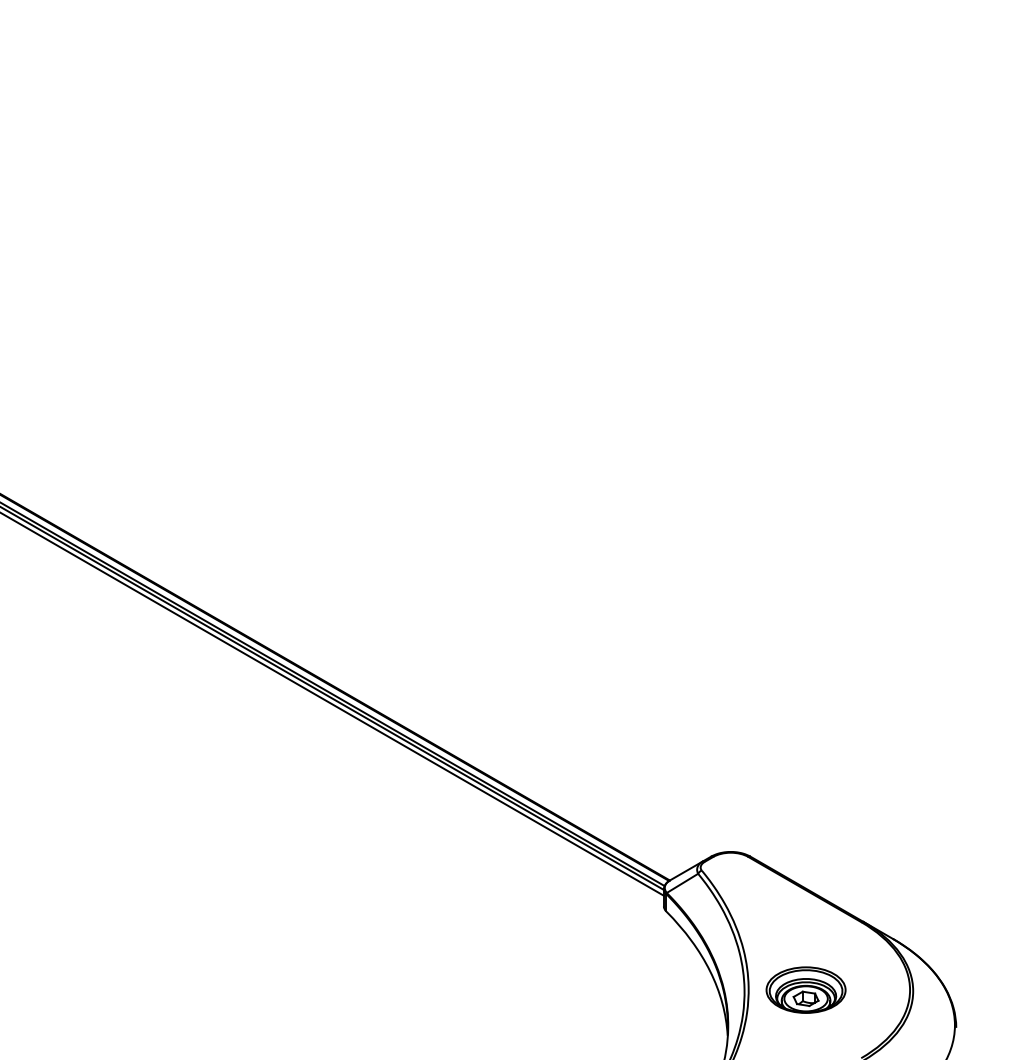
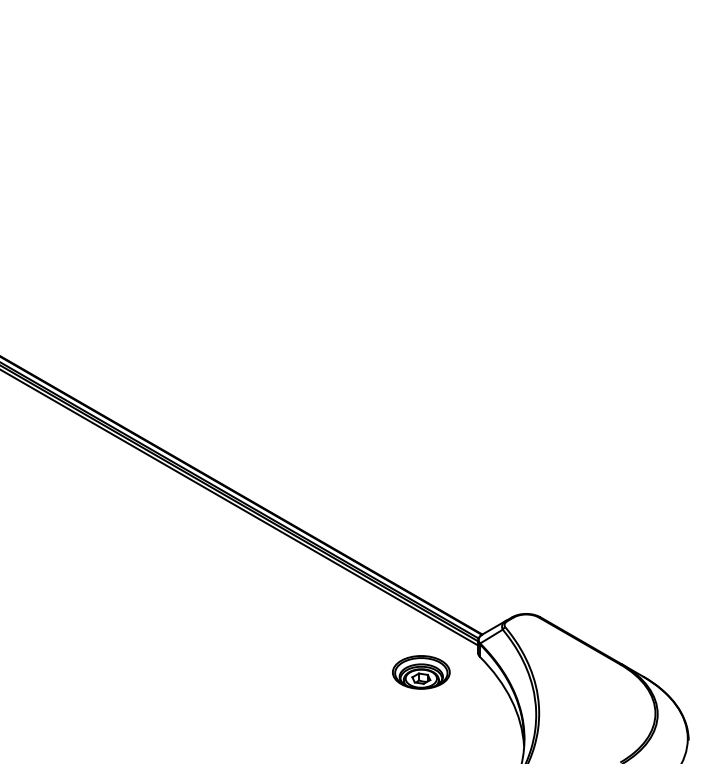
part: (805, 989) -> (420, 671), moved

